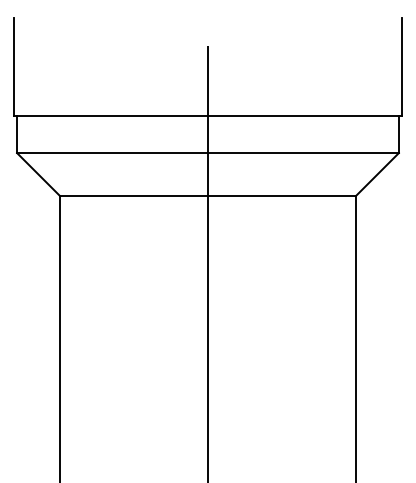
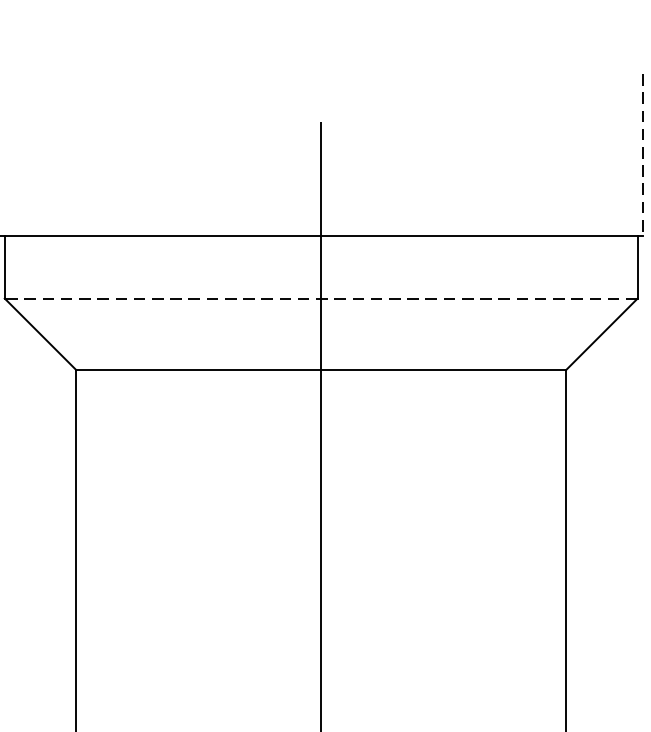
line: (402, 66) -> (643, 155), solid -> dashed
line: (208, 153) -> (322, 299), solid -> dashed

